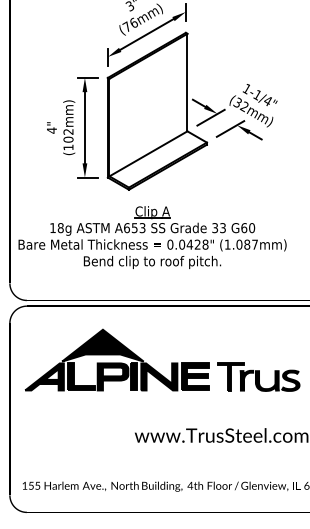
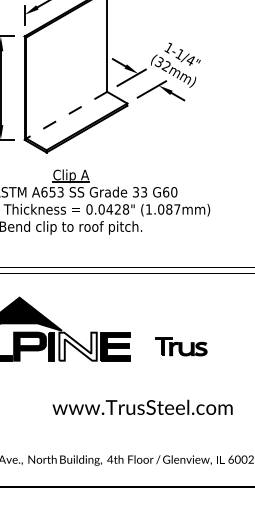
line: (148, 154) -> (66, 115), solid -> dashed
fill: (159, 376) -> (78, 346), removed
part: (258, 376) -> (180, 346), size x0.6

